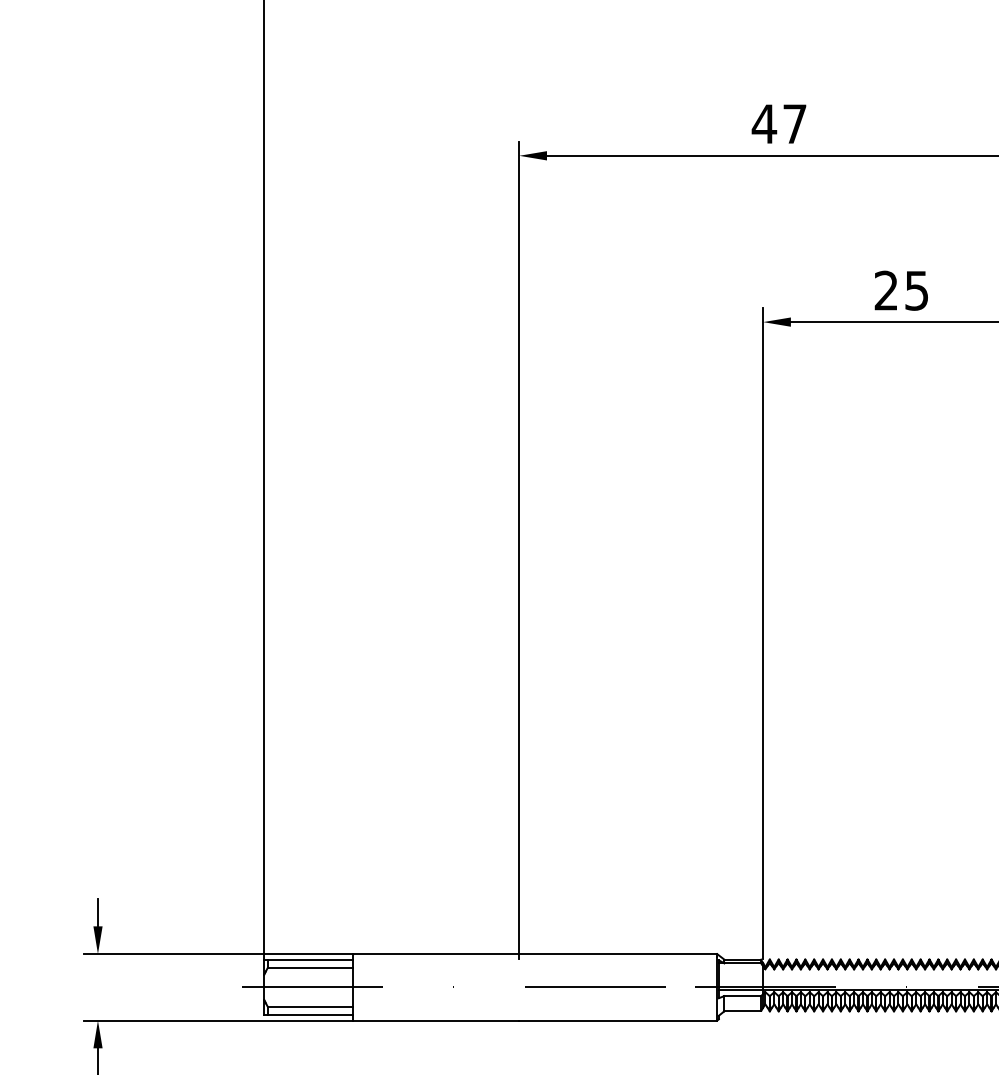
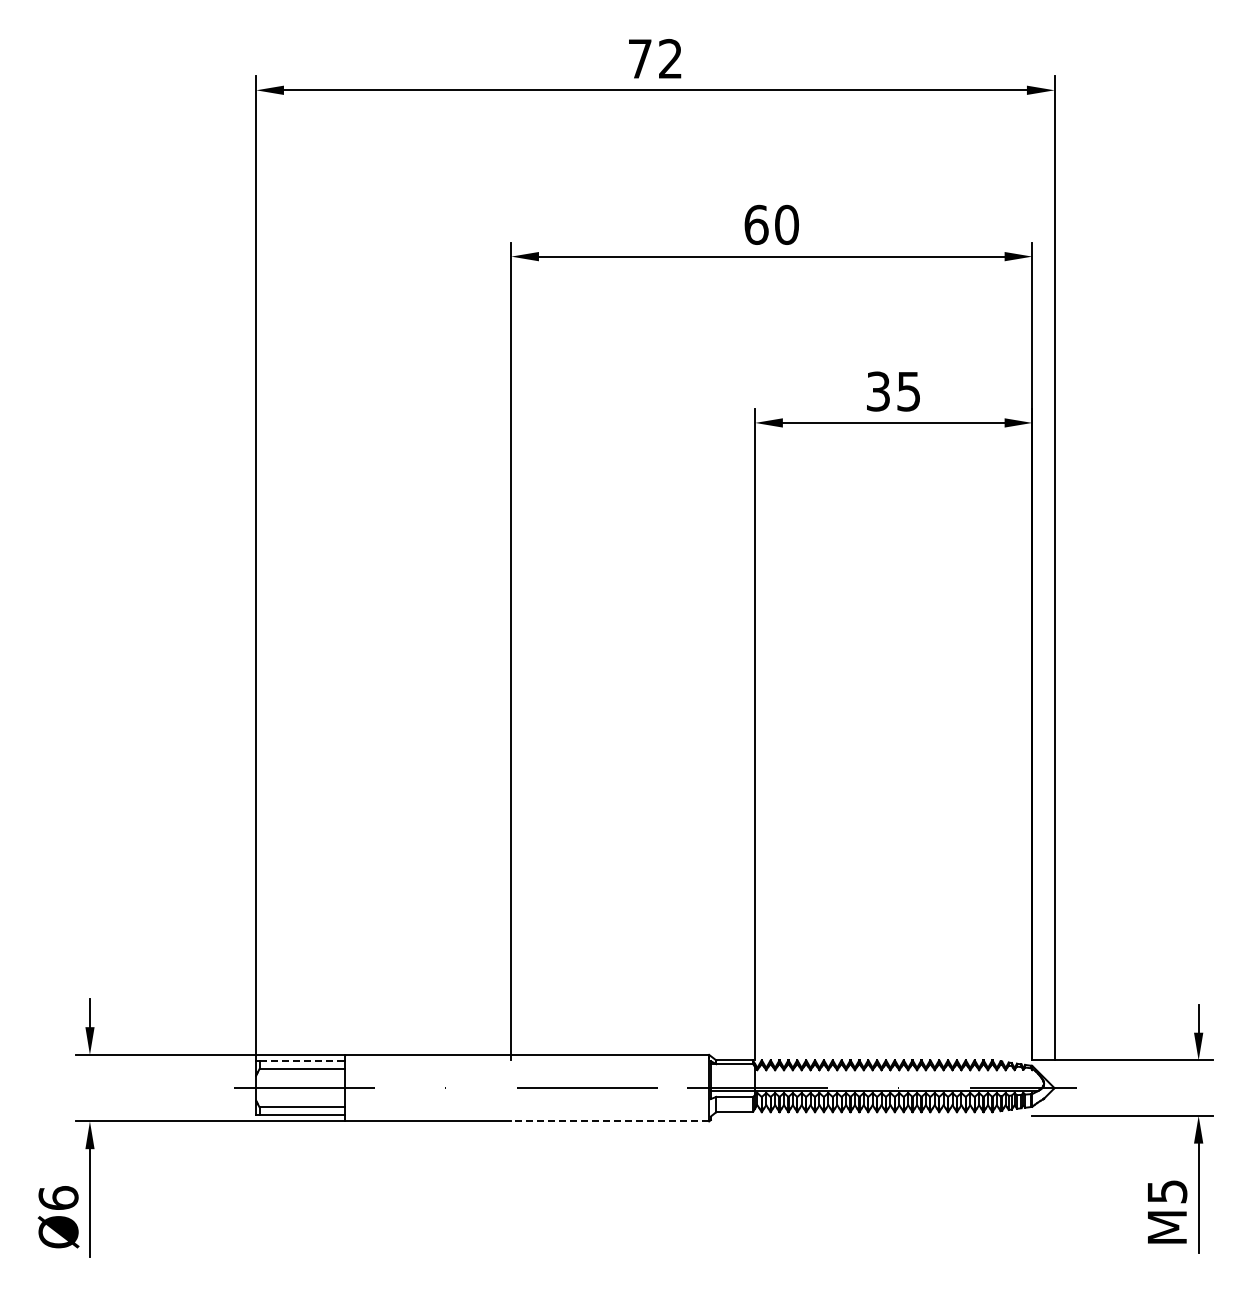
text: (778, 123) -> (770, 224), 47 -> 60
text: (885, 290) -> (877, 391), 25 -> 35
line: (310, 960) -> (302, 1061), solid -> dashed
line: (618, 1020) -> (610, 1121), solid -> dashed

